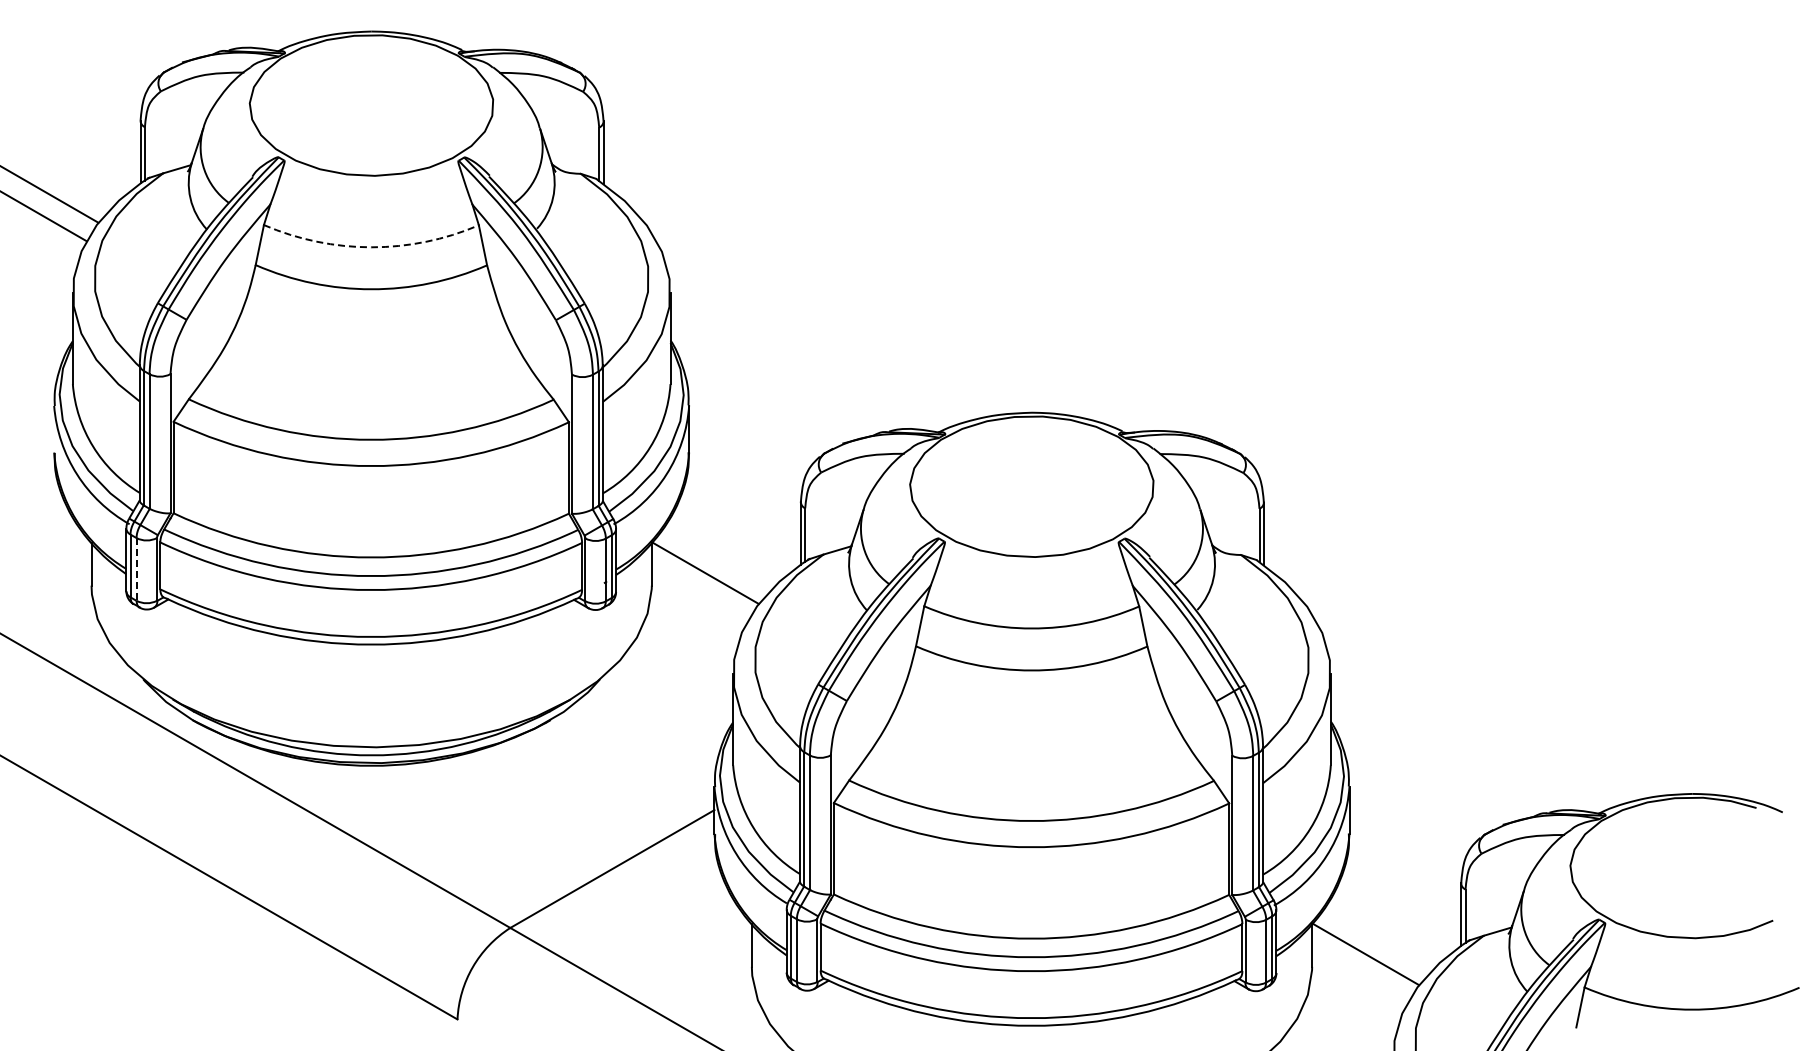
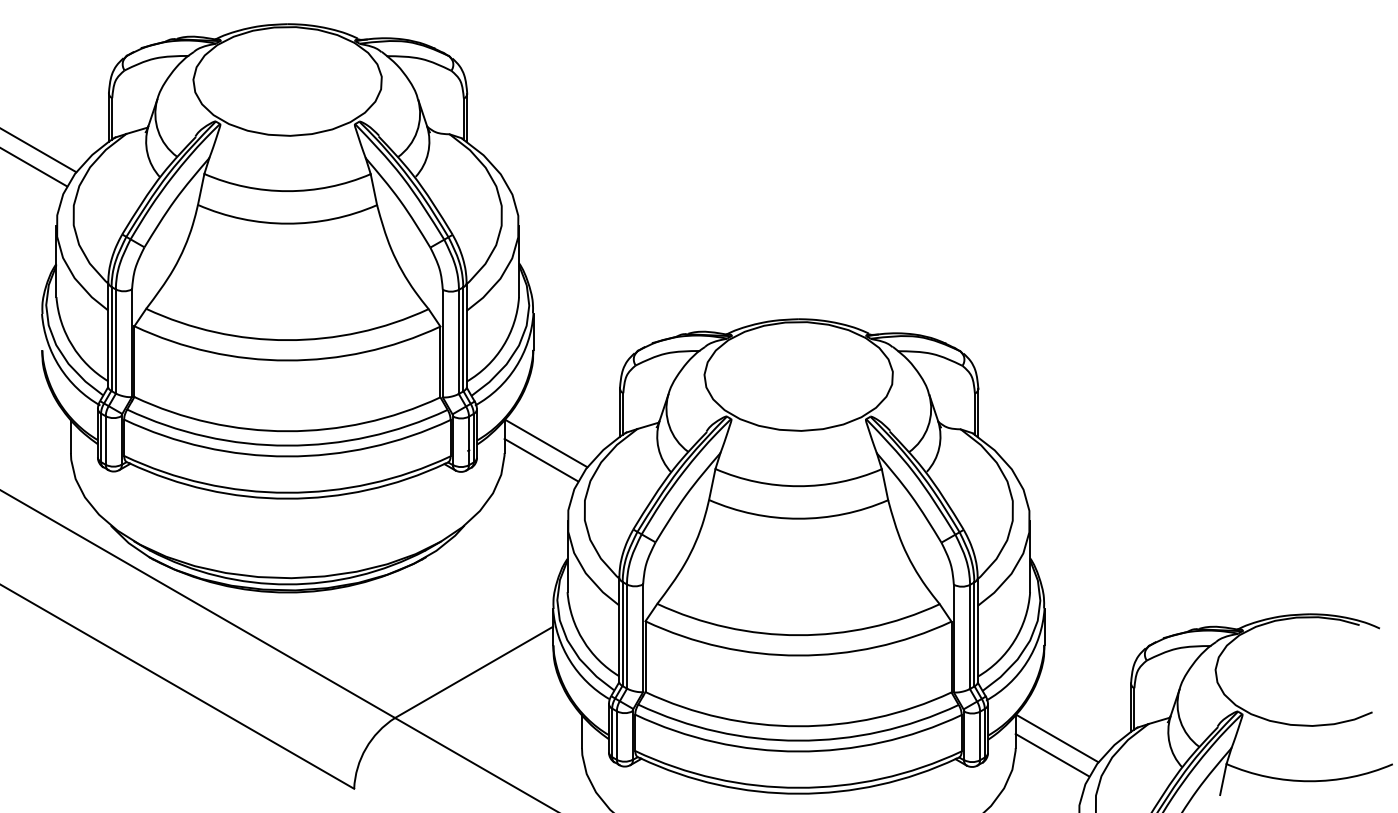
arc: (371, 247) -> (287, 191), dashed -> solid
line: (136, 569) -> (105, 440), dashed -> solid
line: (698, 594) -> (540, 459), added
line: (1359, 975) -> (1052, 754), added

